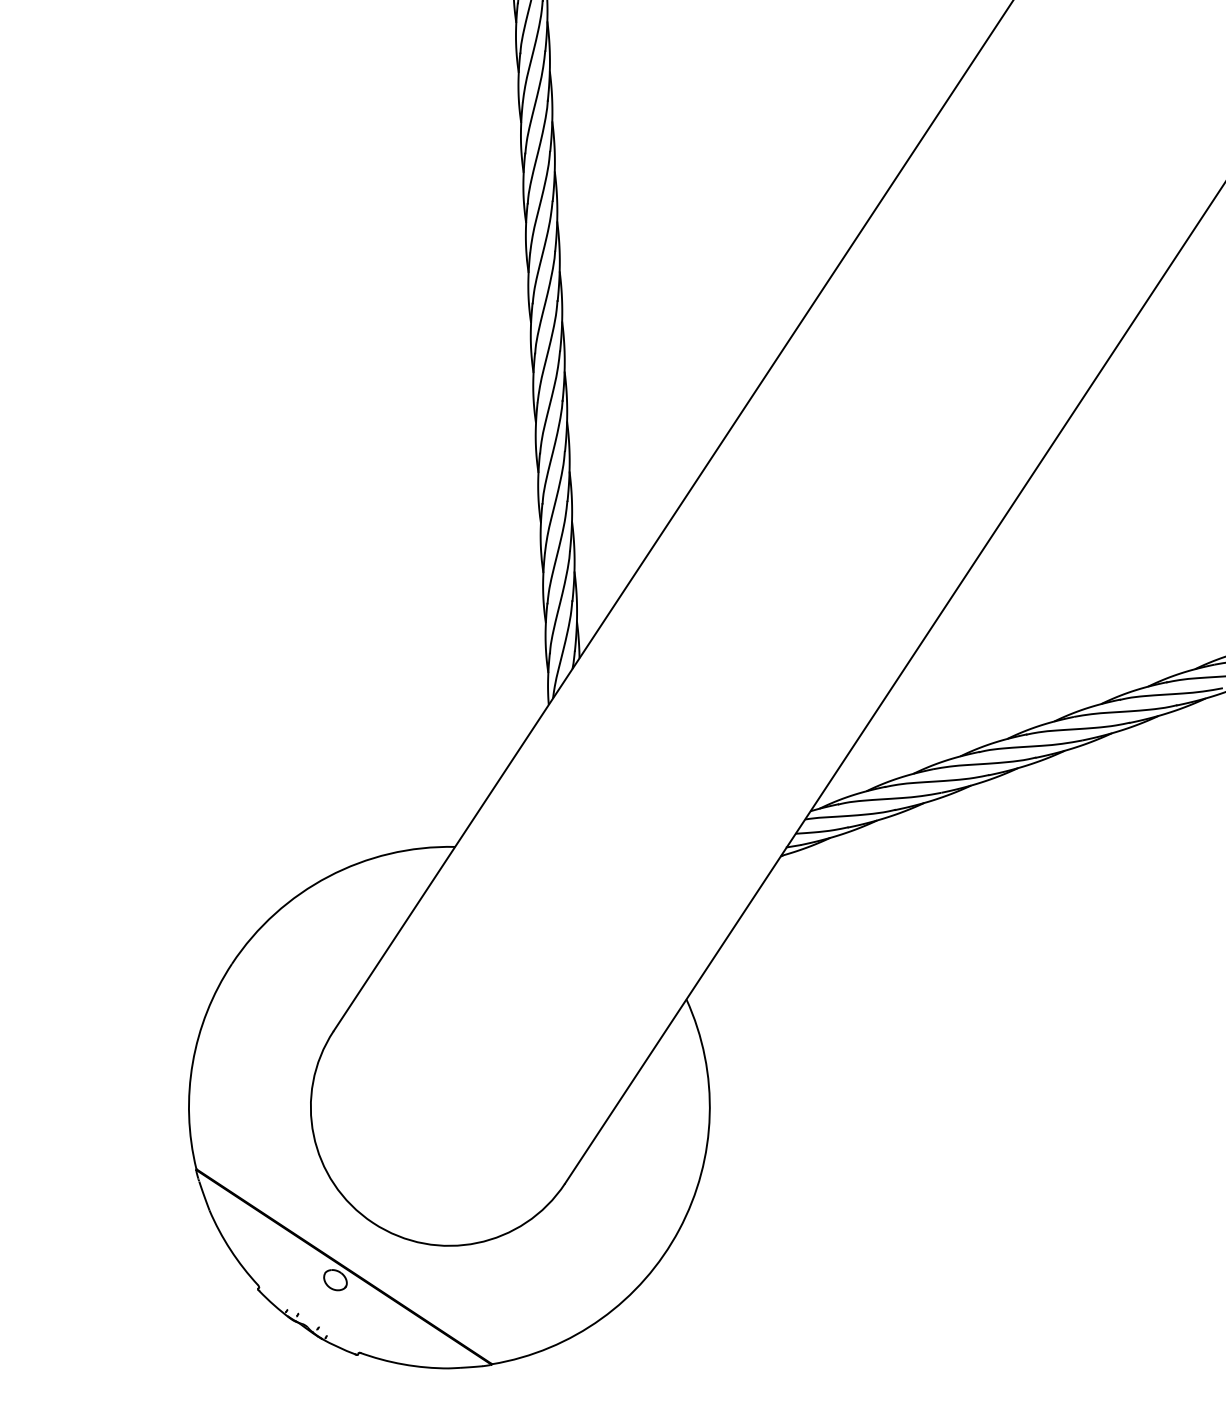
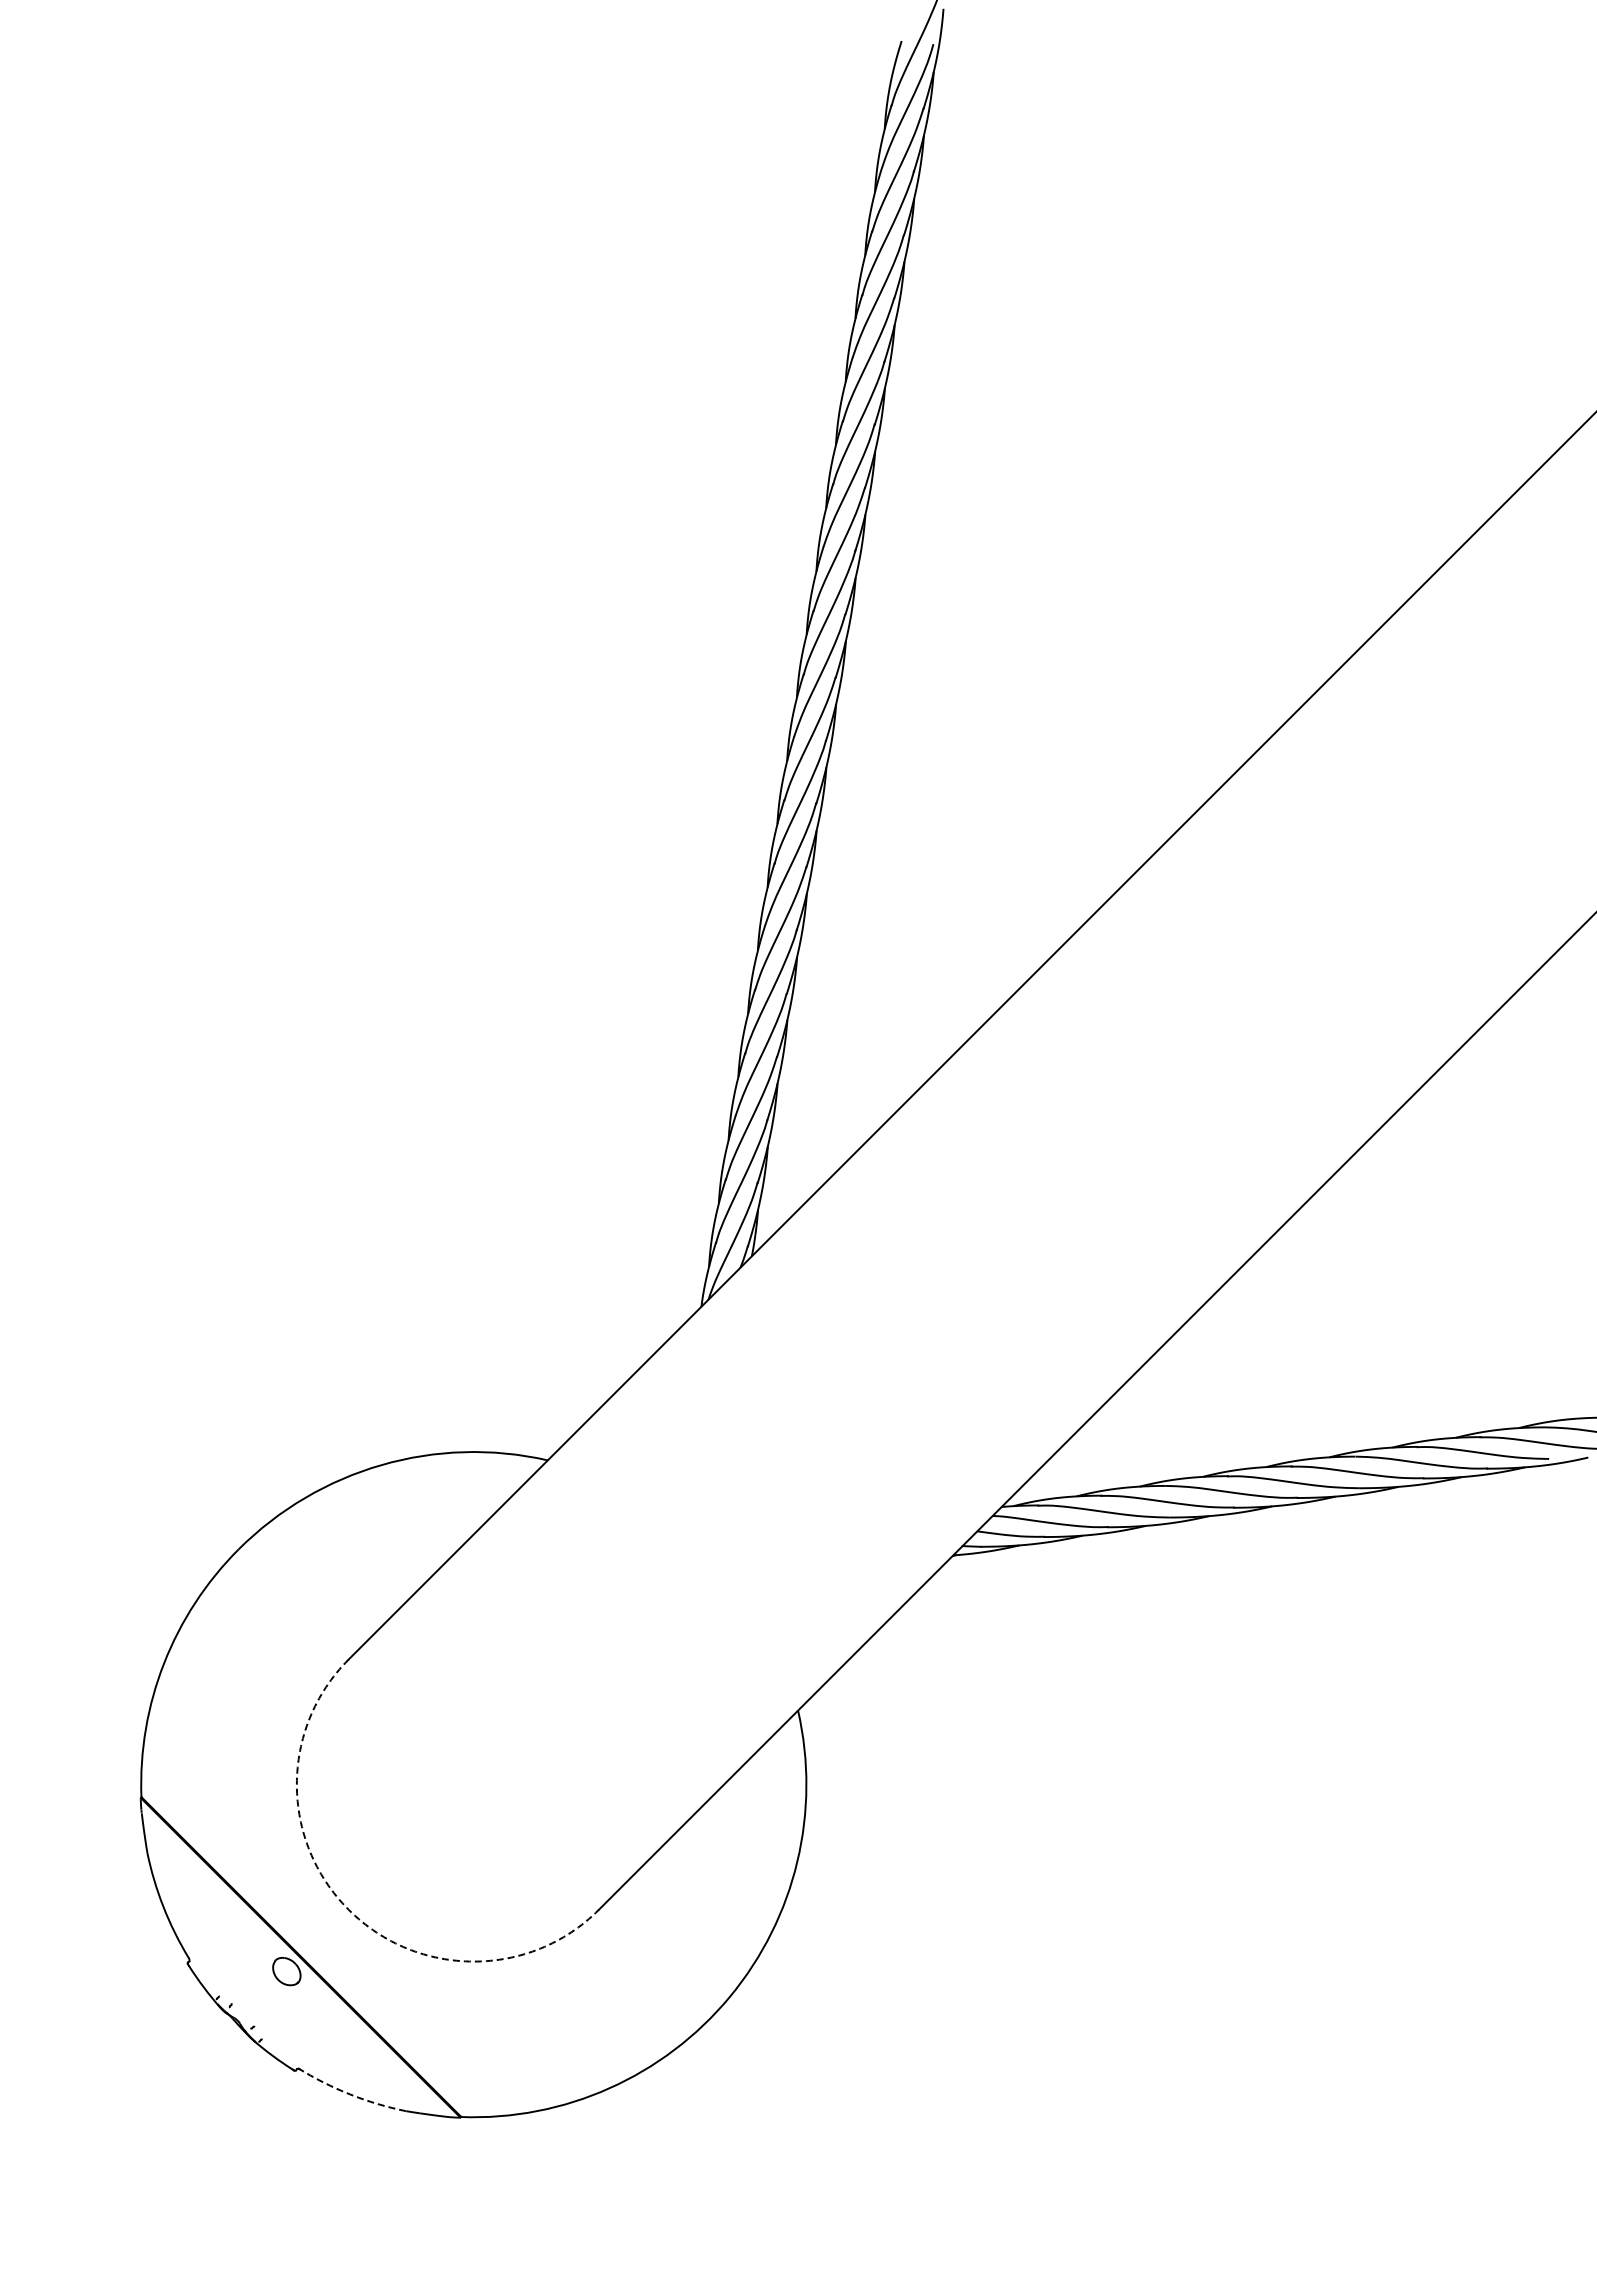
arc: (372, 1222) -> (348, 1909), solid -> dashed
arc: (403, 1364) -> (350, 2094), solid -> dashed

